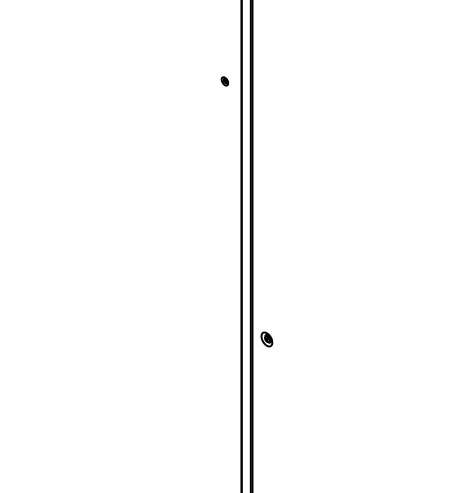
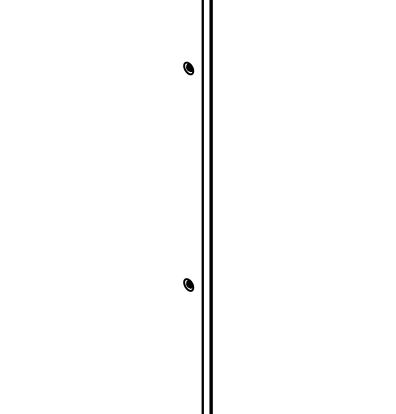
part: (224, 81) -> (188, 68), size x1.67
part: (266, 339) -> (188, 285), moved

